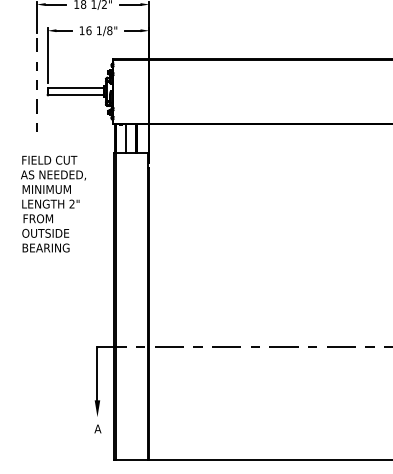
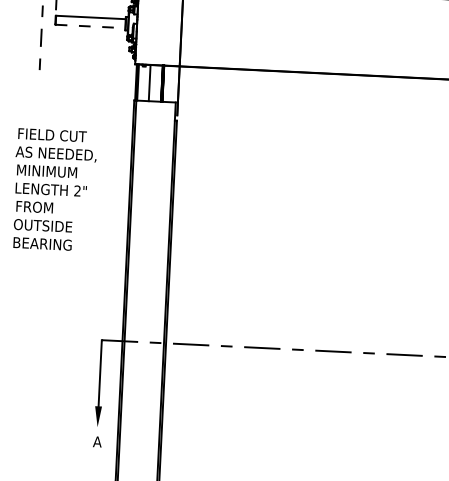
line: (76, 95) -> (91, 26), solid -> dashed
text: (53, 203) -> (54, 189), moved

